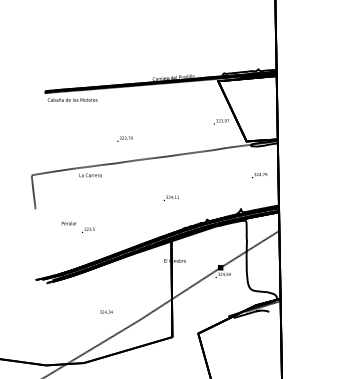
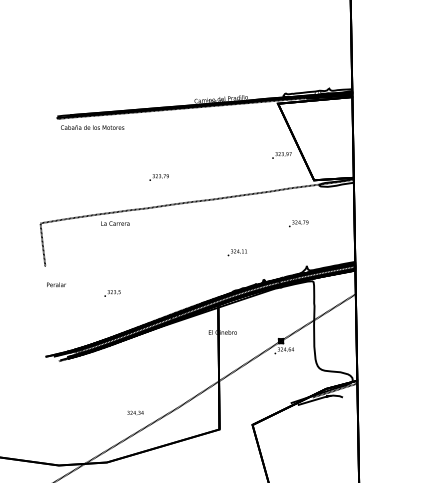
text: (259, 175) -> (298, 223), moved
text: (170, 197) -> (236, 251), moved
text: (68, 223) -> (55, 284), moved
text: (106, 311) -> (135, 412), moved

